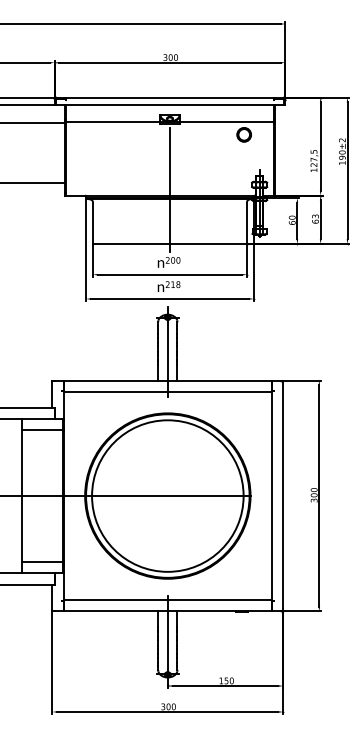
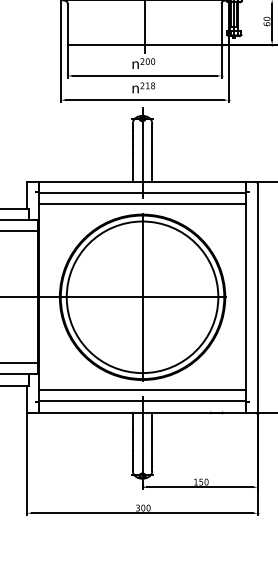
line: (167, 402) -> (142, 203), added
line: (167, 495) -> (142, 296), added
line: (167, 589) -> (142, 390), added

